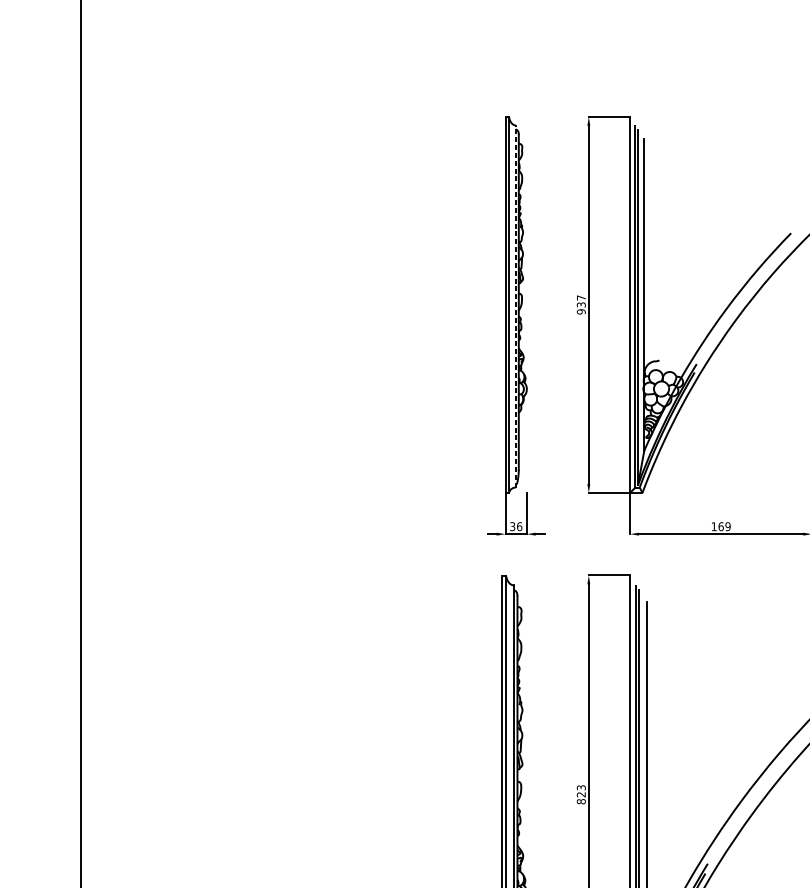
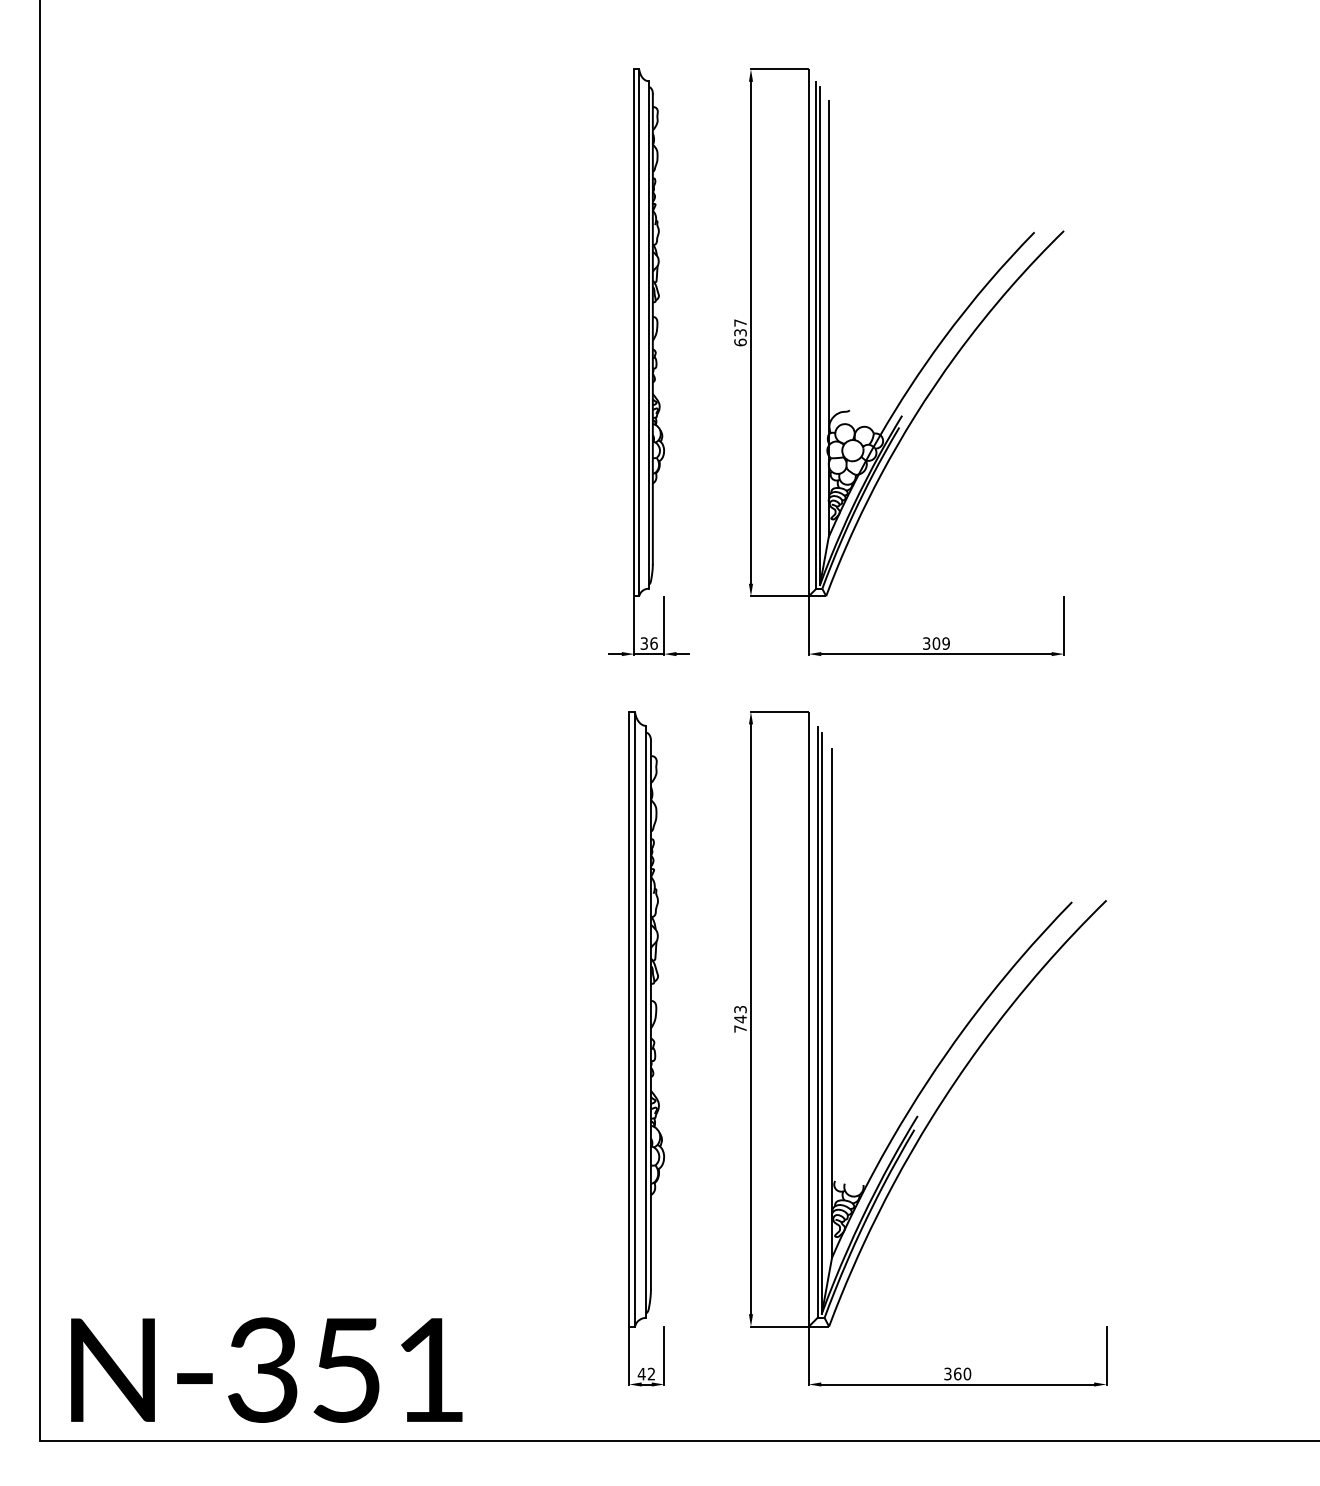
line: (515, 306) -> (648, 334), dashed -> solid
text: (581, 311) -> (740, 342), 937 -> 637
text: (717, 526) -> (931, 643), 169 -> 309
text: (581, 797) -> (740, 1023), 823 -> 743

